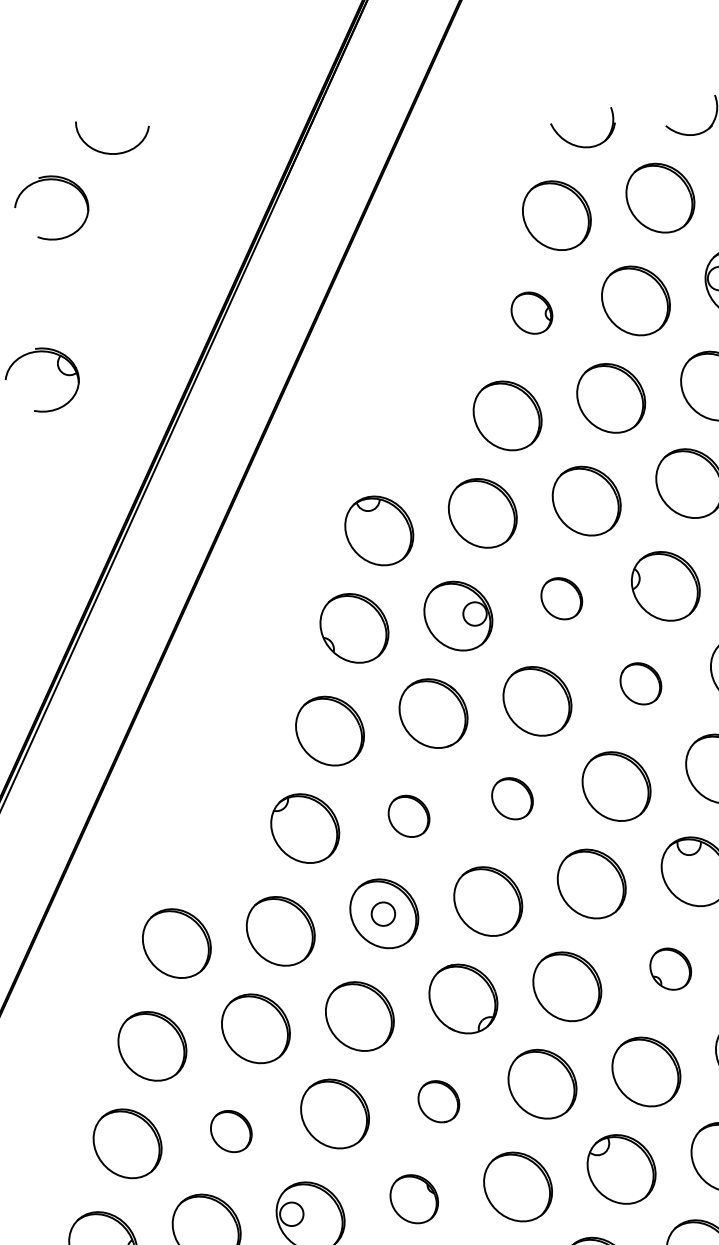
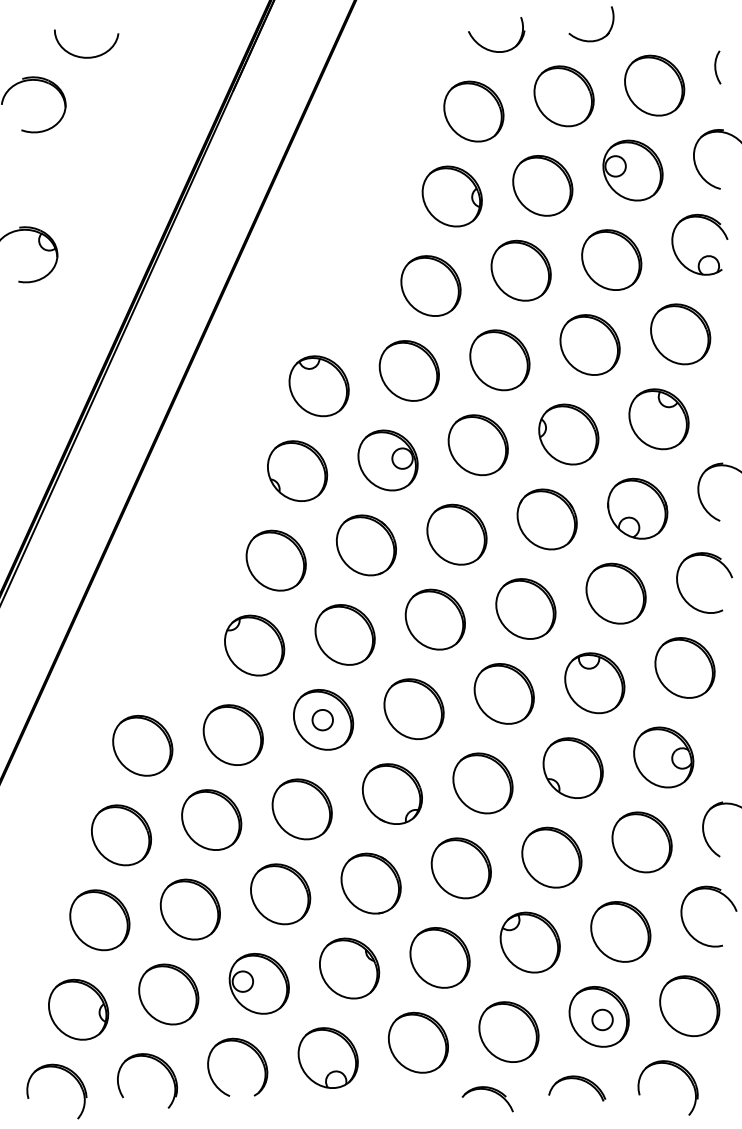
part: (531, 313) -> (451, 196), size x1.67
part: (561, 598) -> (477, 445), size x1.67
part: (640, 683) -> (546, 519), size x1.67
part: (511, 798) -> (434, 619), size x1.67
part: (408, 815) -> (344, 634), size x1.67
part: (670, 968) -> (572, 767), size x1.67
part: (438, 1101) -> (370, 883), size x1.67
part: (230, 1131) -> (189, 909), size x1.67
part: (414, 1199) -> (349, 968), size x1.43

